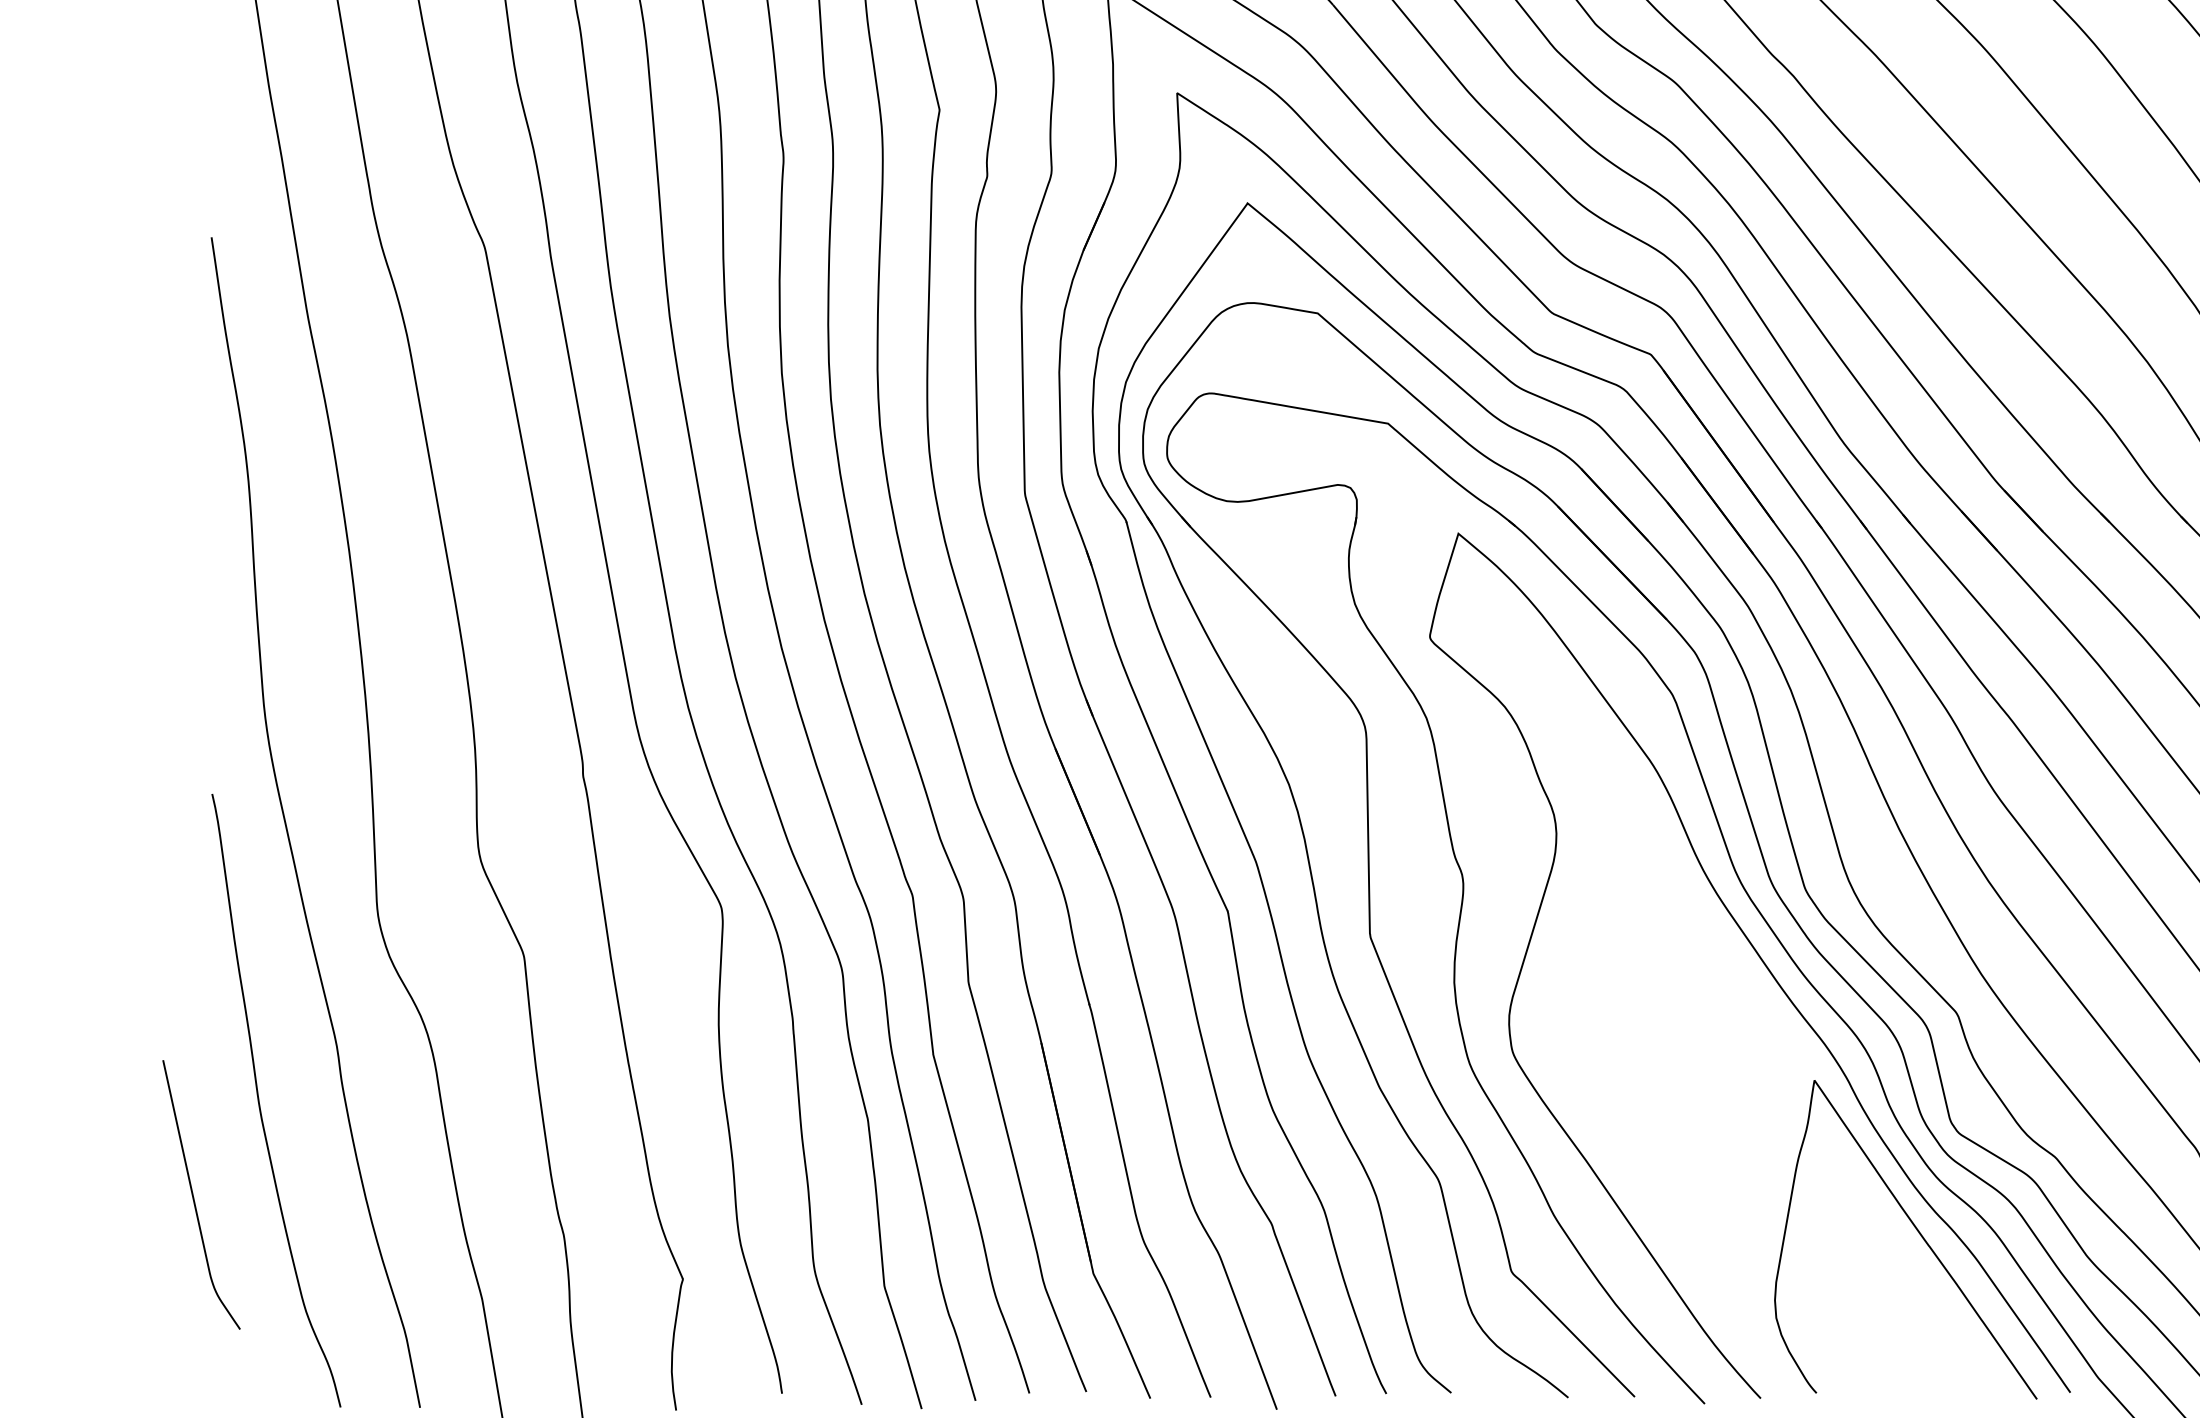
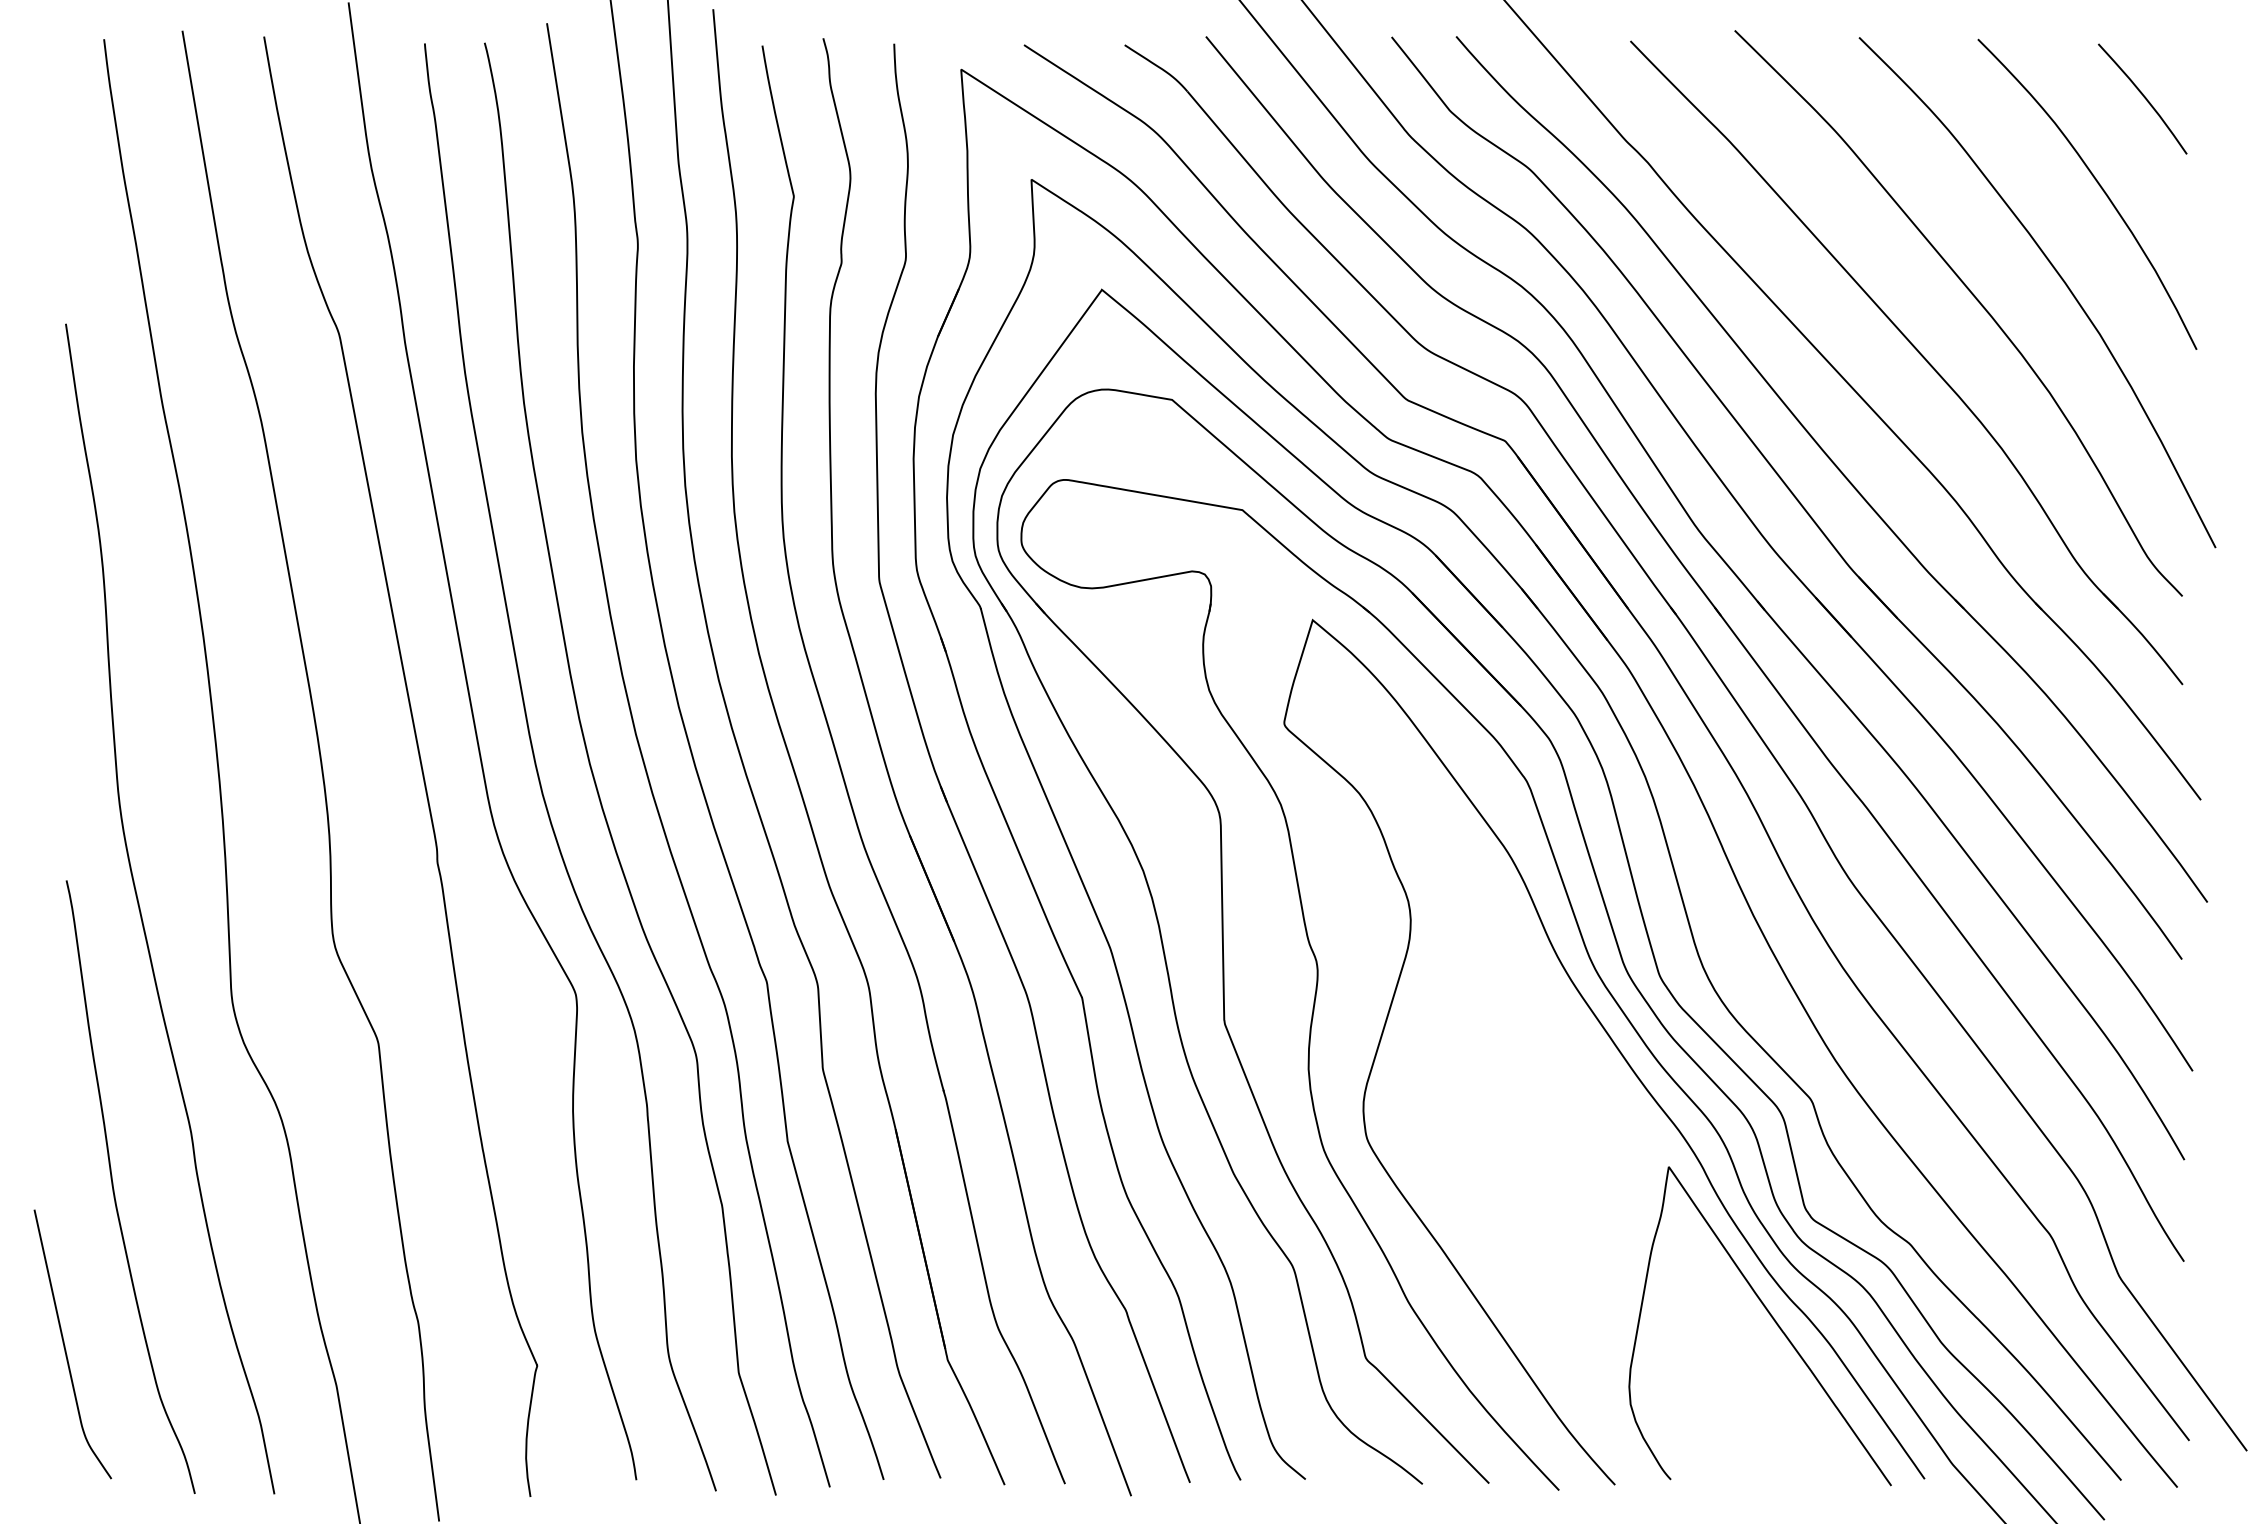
curve: (194, 1196) -> (65, 1345), moved

